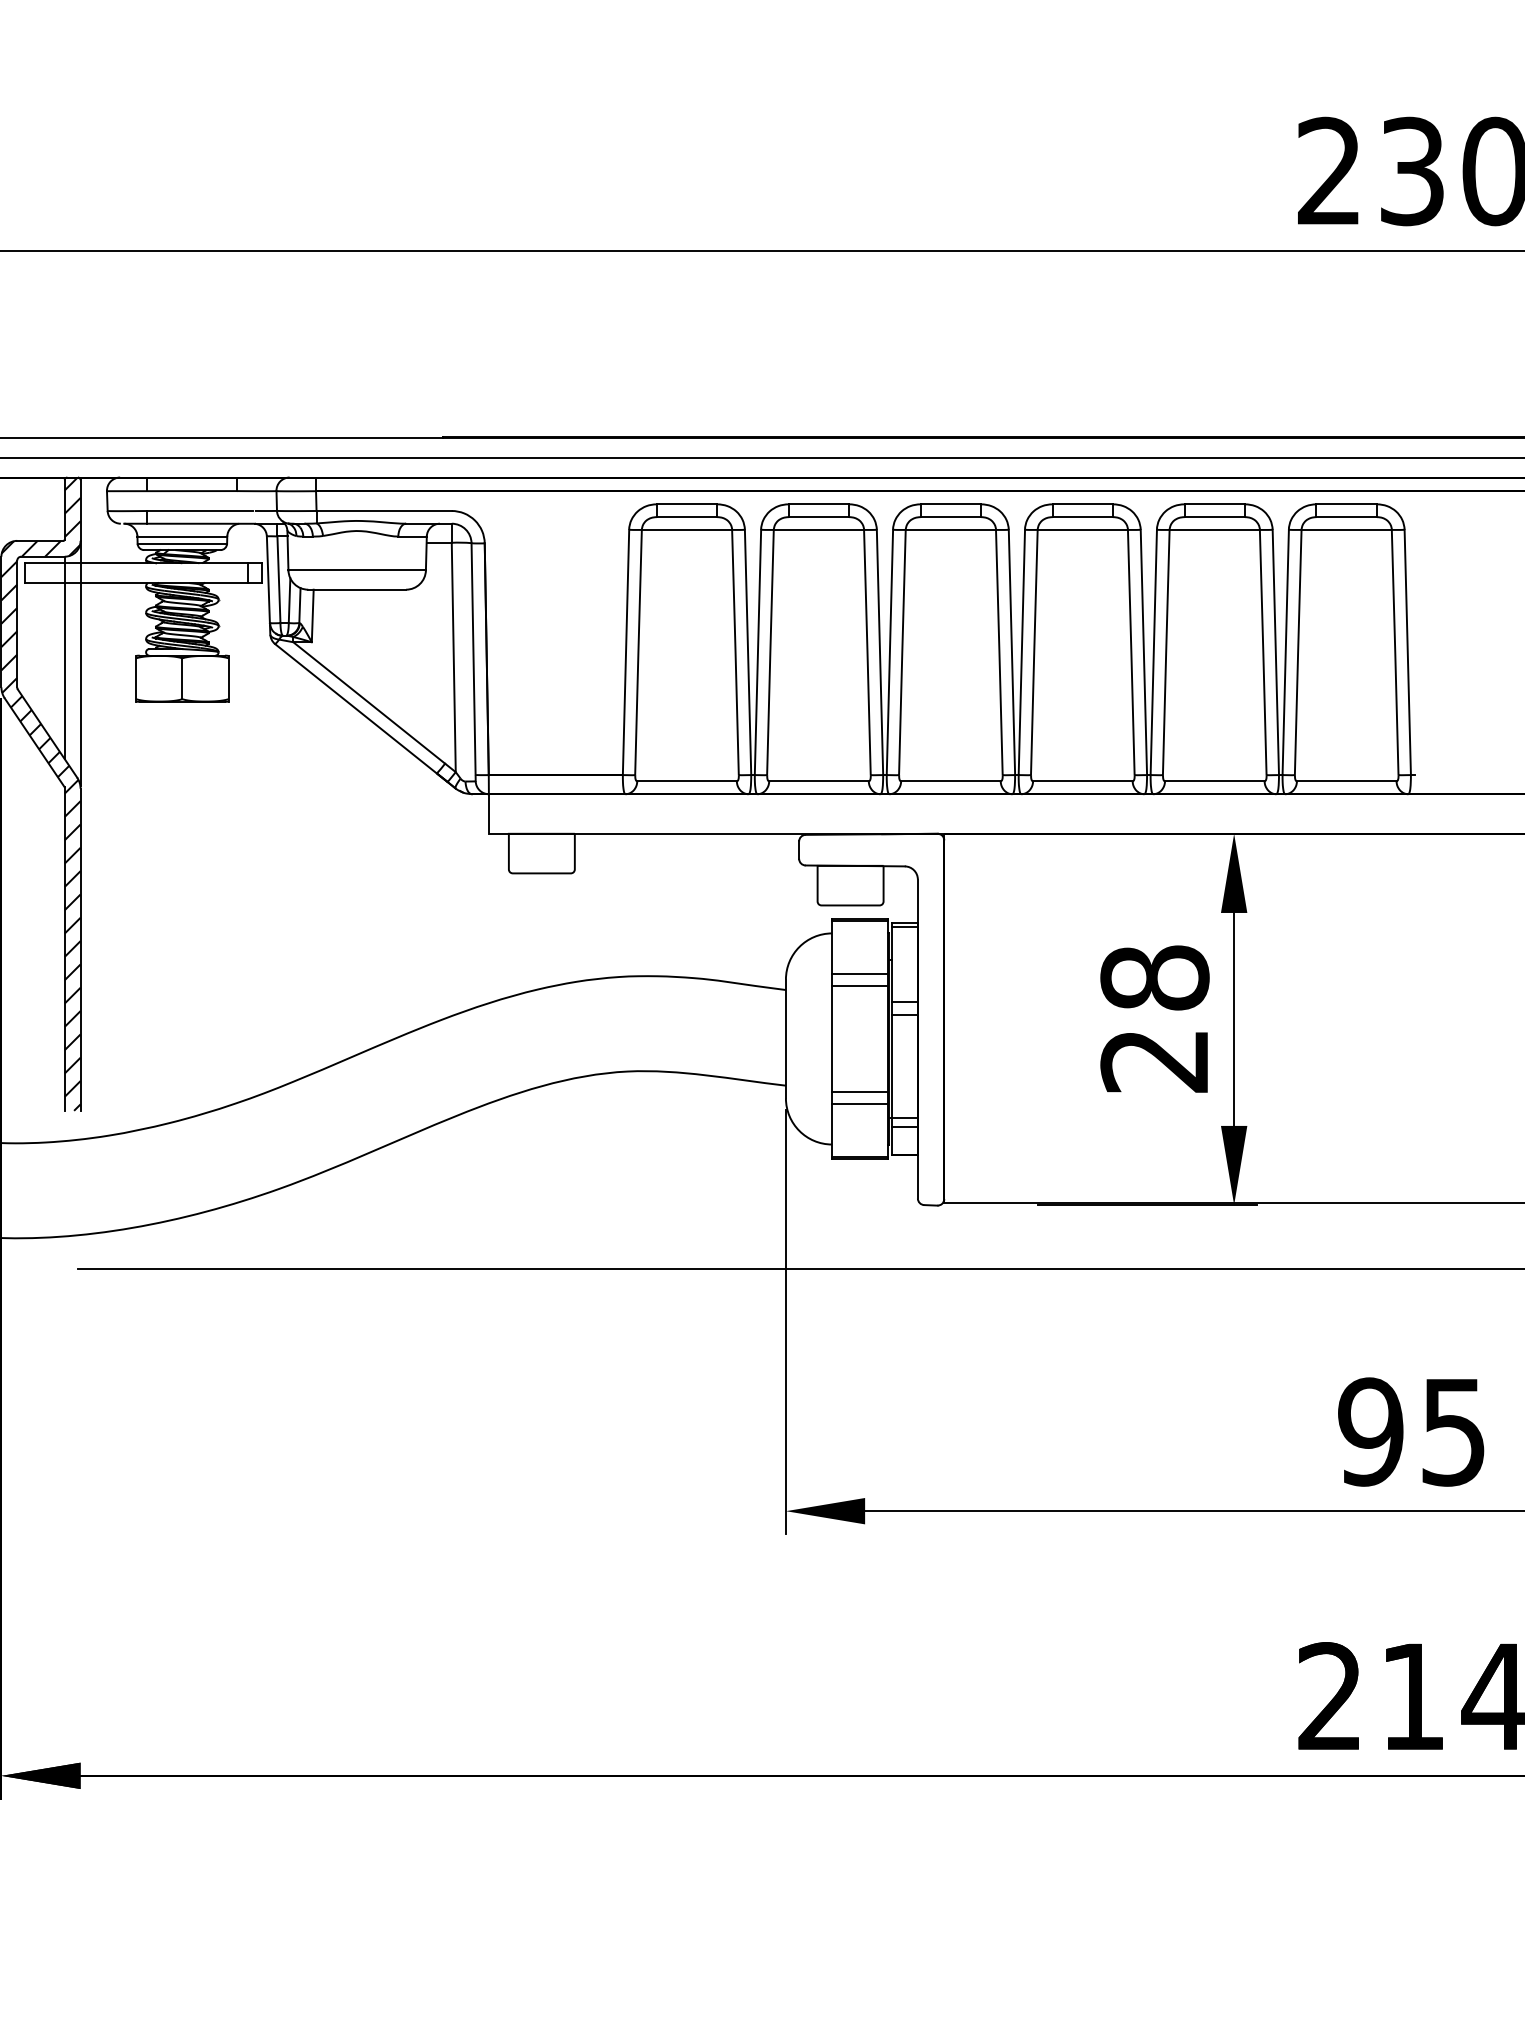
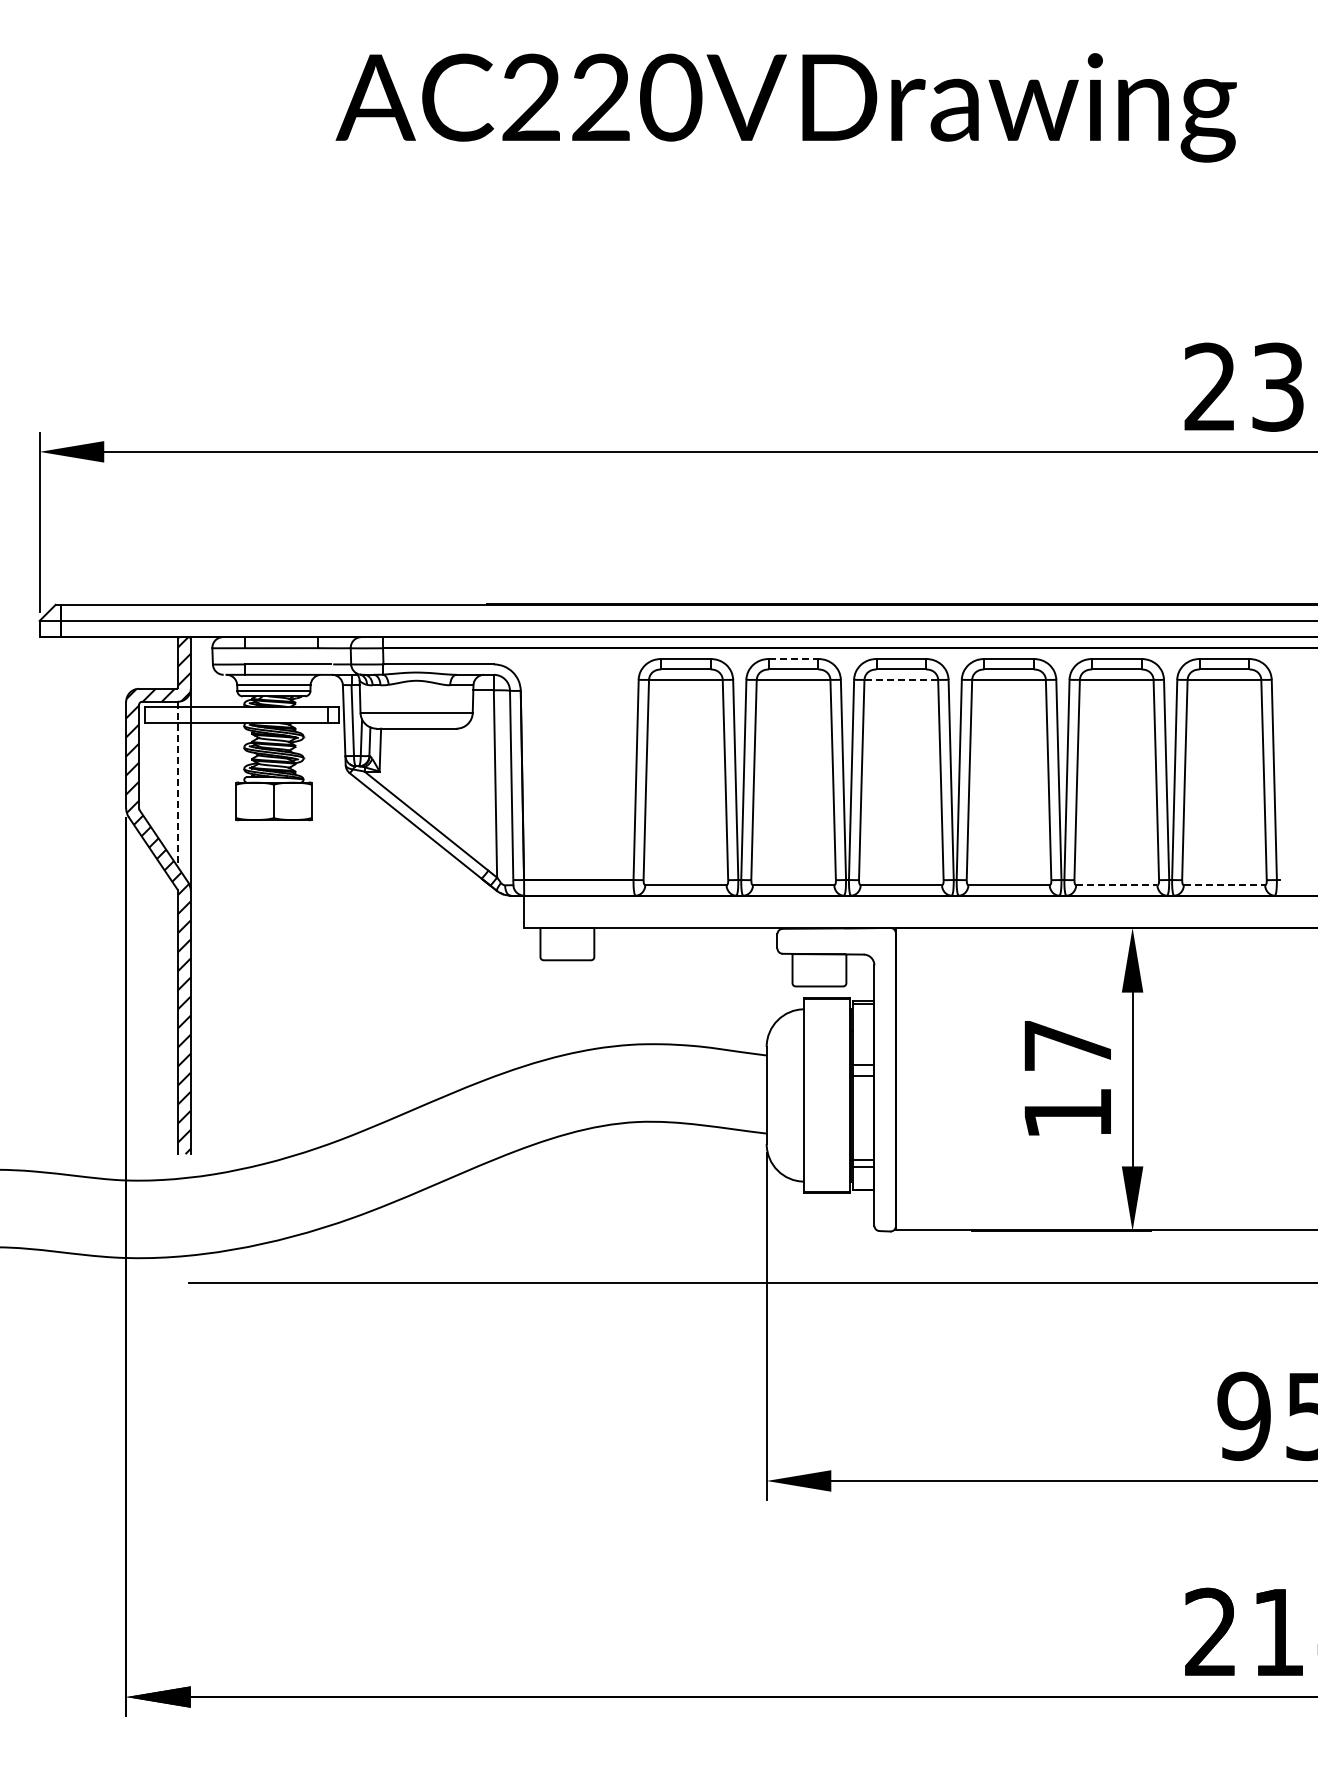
line: (818, 504) -> (793, 659), solid -> dashed
line: (951, 529) -> (901, 679), solid -> dashed
line: (64, 658) -> (177, 784), solid -> dashed
line: (1214, 781) -> (1116, 885), solid -> dashed
line: (1346, 781) -> (1224, 885), solid -> dashed
line: (859, 974) -> (826, 1042), removed
line: (859, 985) -> (826, 1051), removed
text: (1154, 1019) -> (1067, 1079), 28 -> 17
line: (859, 1092) -> (826, 1139), removed
line: (859, 1103) -> (826, 1148), removed

